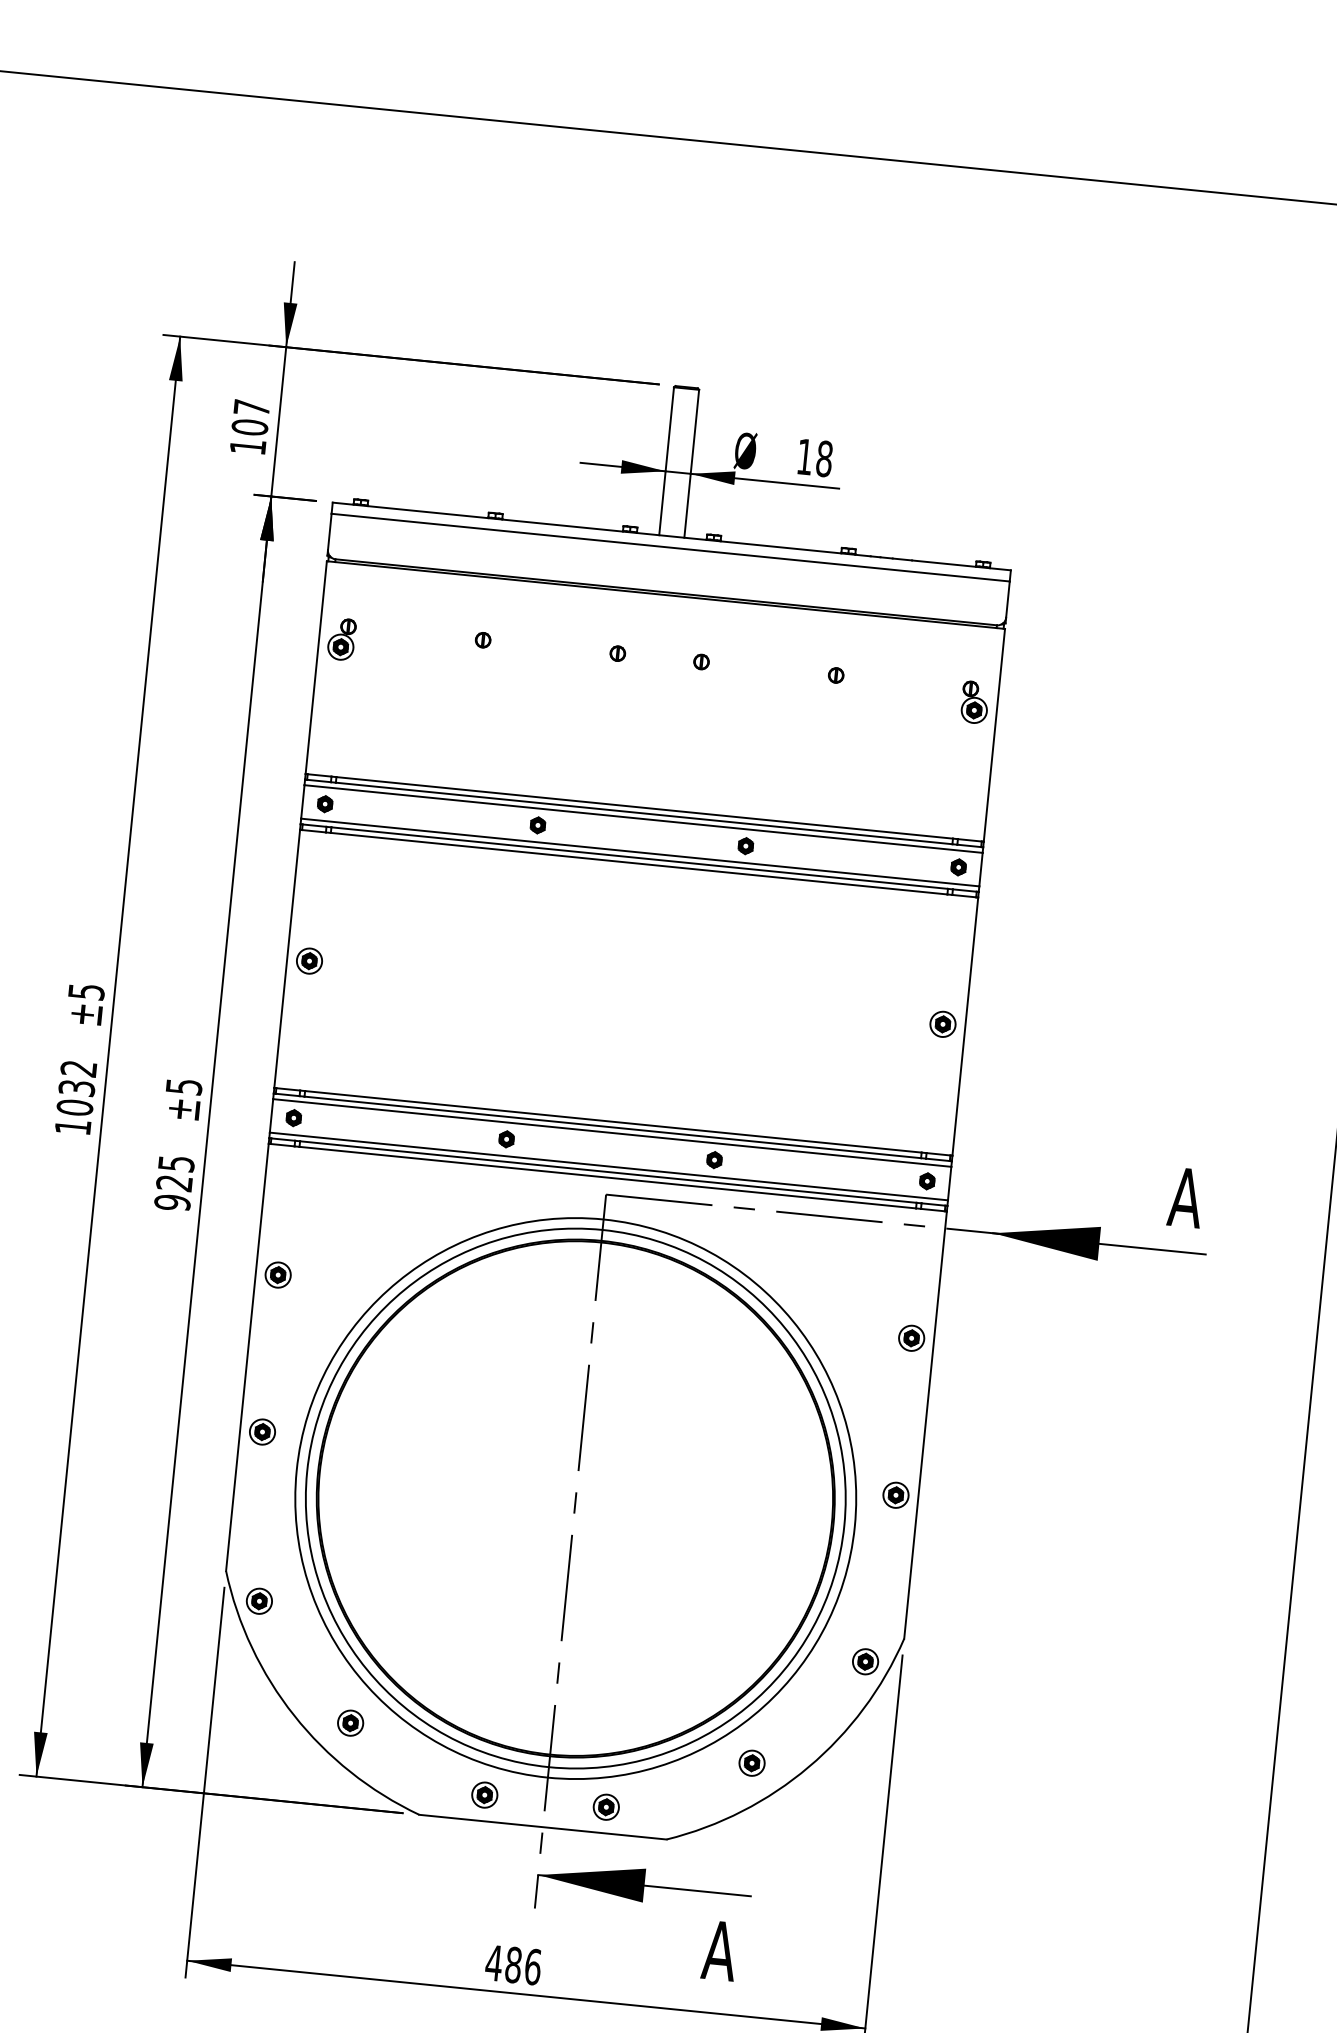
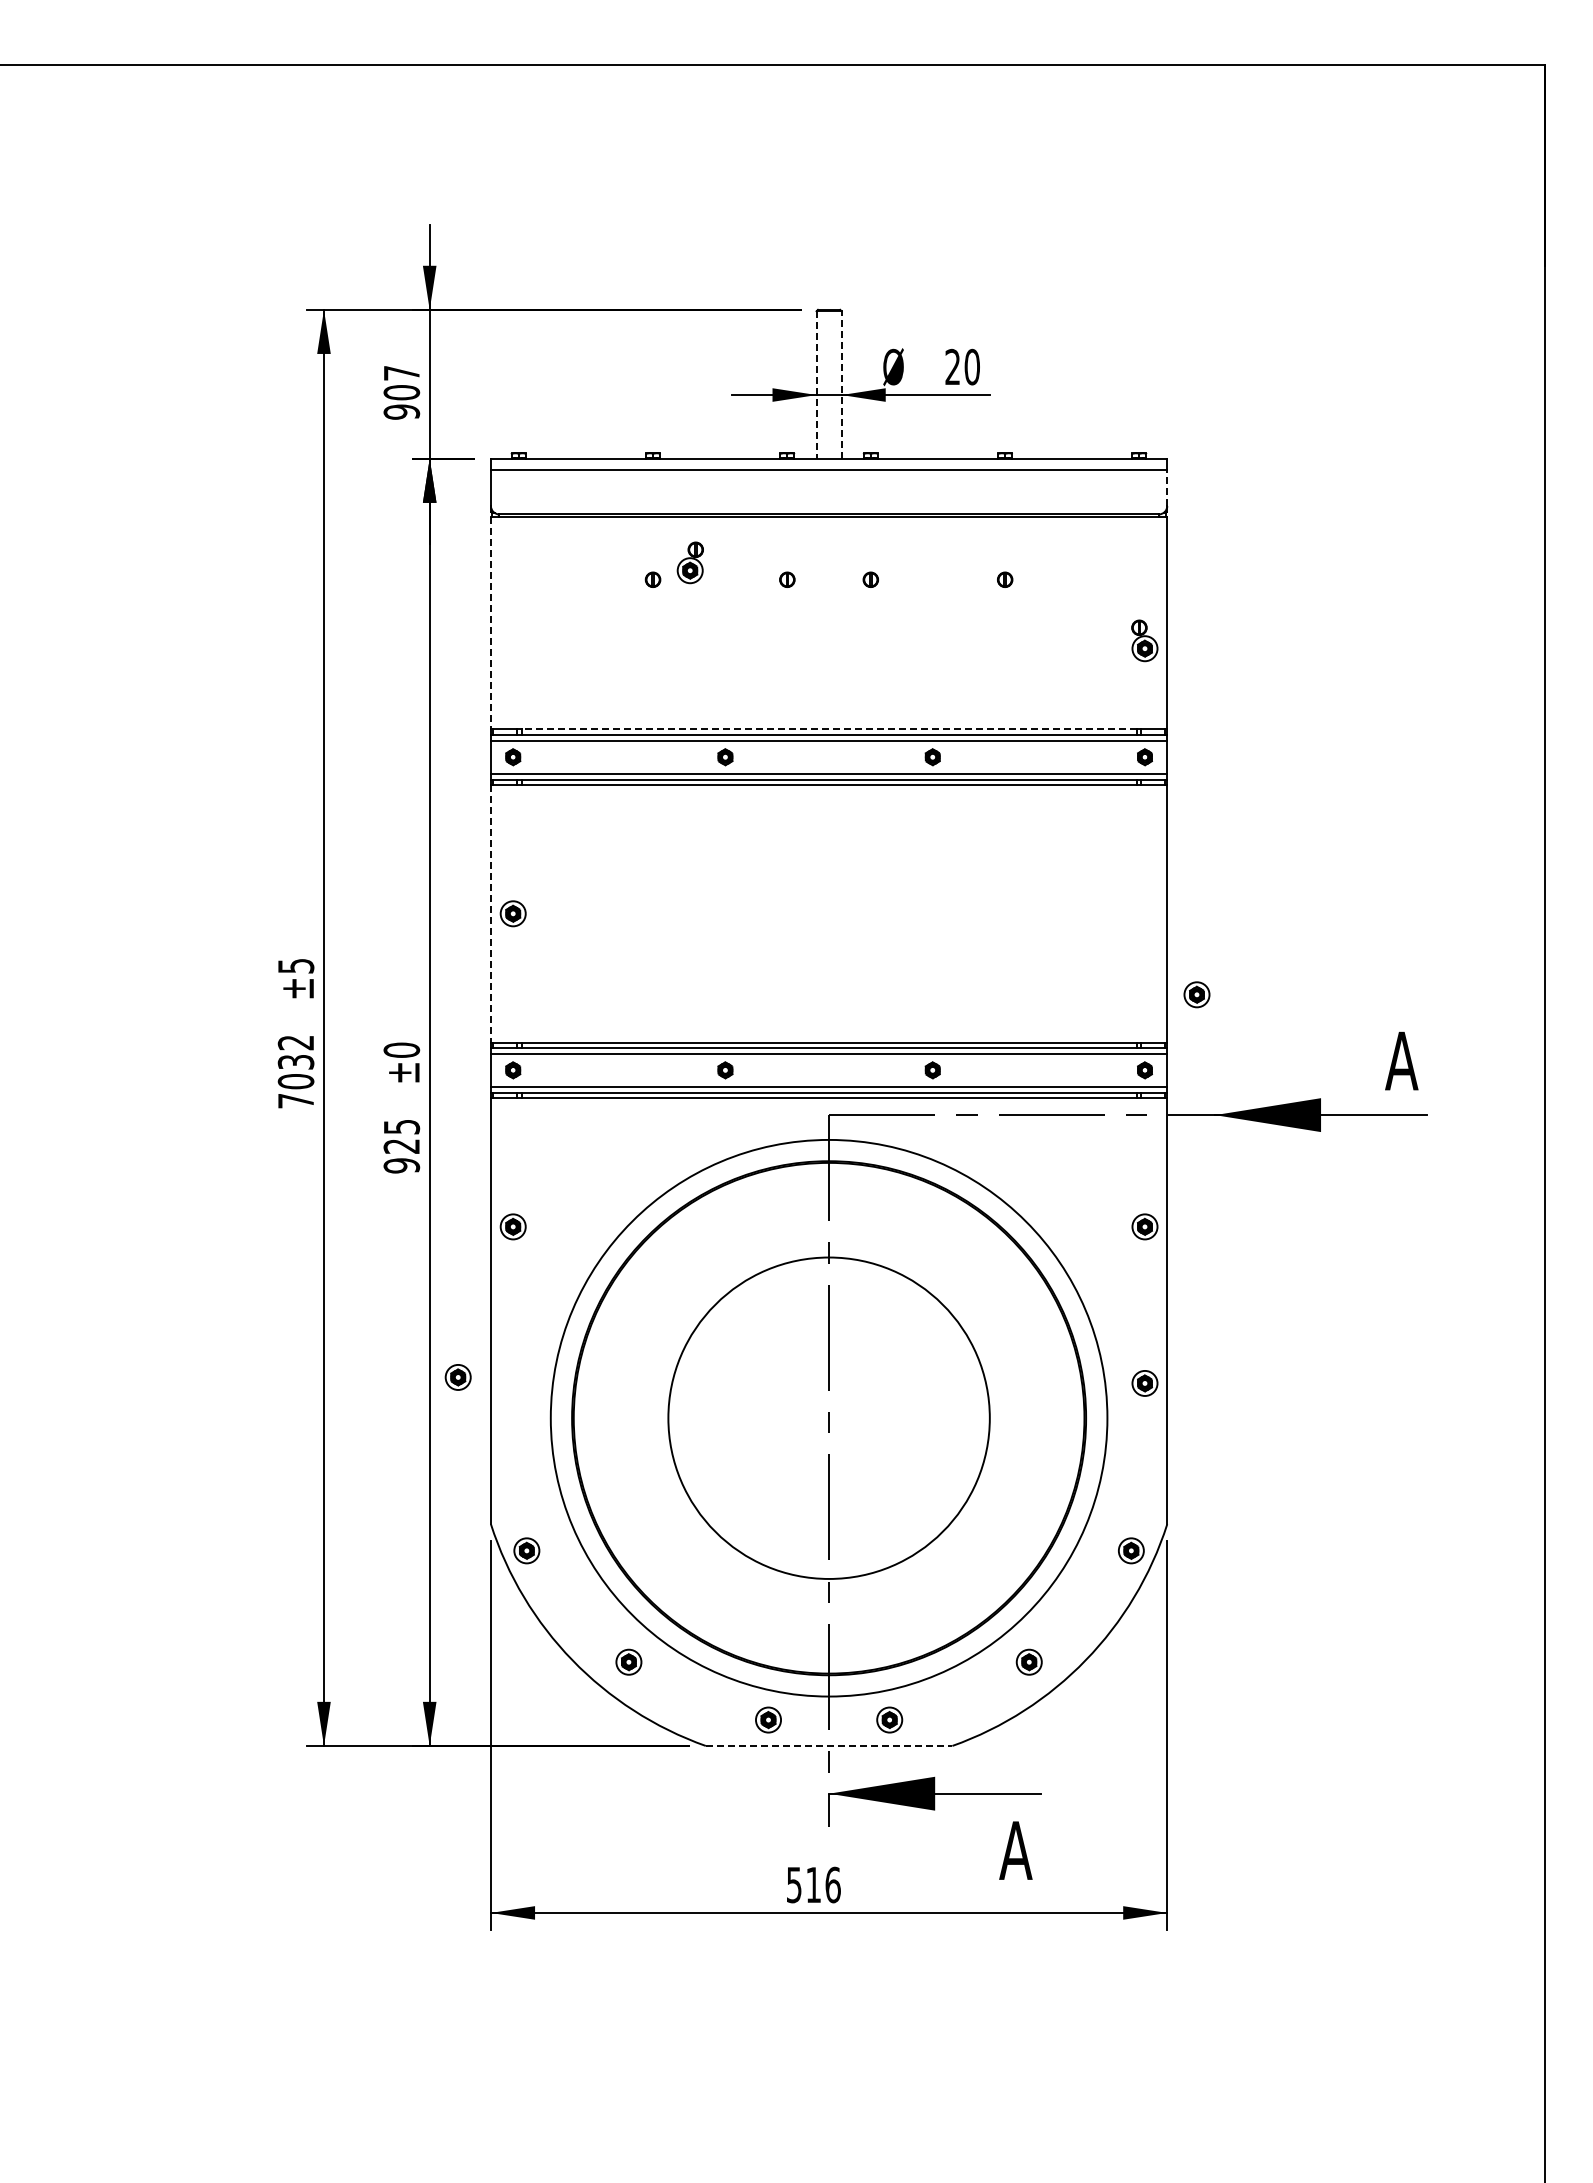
text: (247, 446) -> (401, 411), 107 -> 907
text: (814, 457) -> (962, 366), 18 -> 20
line: (666, 461) -> (816, 385), solid -> dashed
line: (691, 464) -> (841, 385), solid -> dashed
line: (1008, 599) -> (1167, 487), solid -> dashed
part: (340, 638) -> (689, 562), moved
line: (315, 667) -> (490, 623), solid -> dashed
part: (974, 702) -> (1144, 640), moved
line: (644, 807) -> (828, 729), solid -> dashed
line: (286, 958) -> (490, 913), solid -> dashed
part: (942, 1024) -> (1196, 994), moved
text: (183, 1086) -> (401, 1049), ±5 -> ±0
text: (72, 1127) -> (295, 1101), 1032 -> 7032
part: (261, 1432) -> (457, 1377), moved
circle: (575, 1498) -> (828, 1418), size x0.6
line: (543, 1826) -> (829, 1745), solid -> dashed
text: (503, 1963) -> (803, 1884), 486 -> 516

